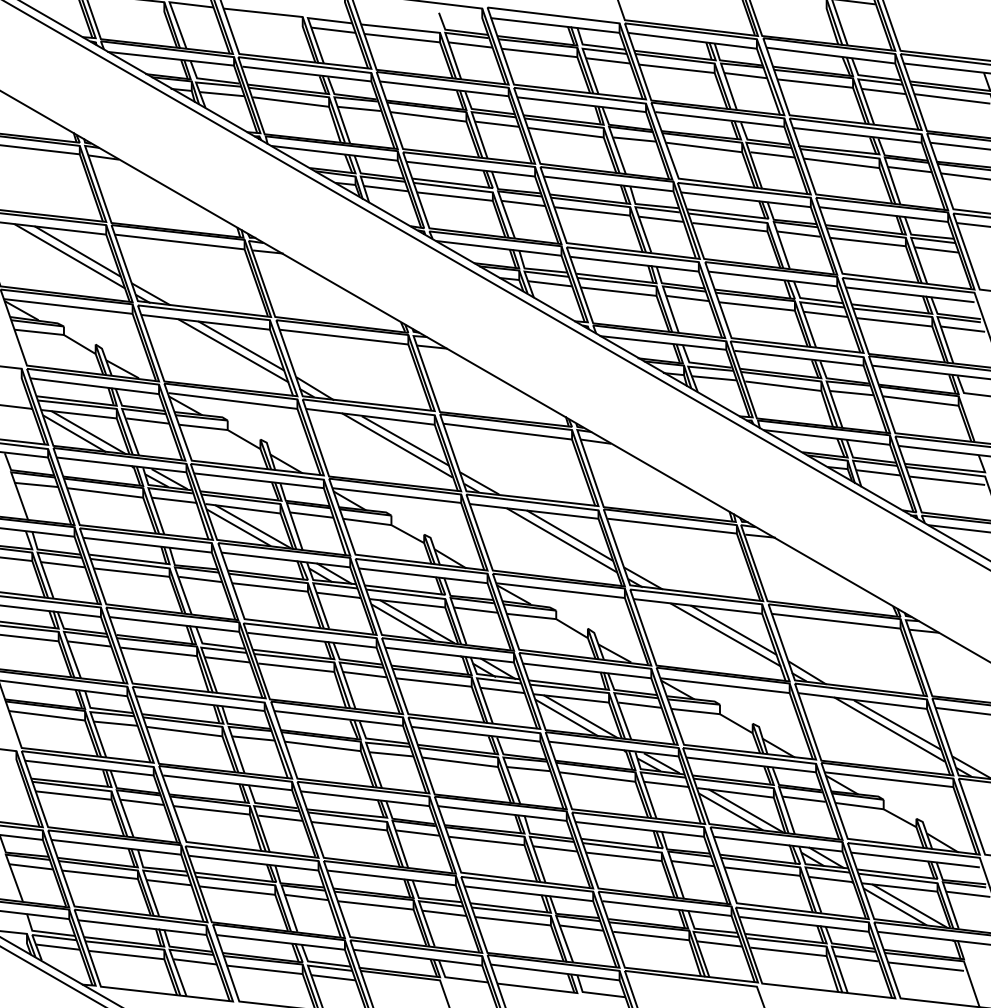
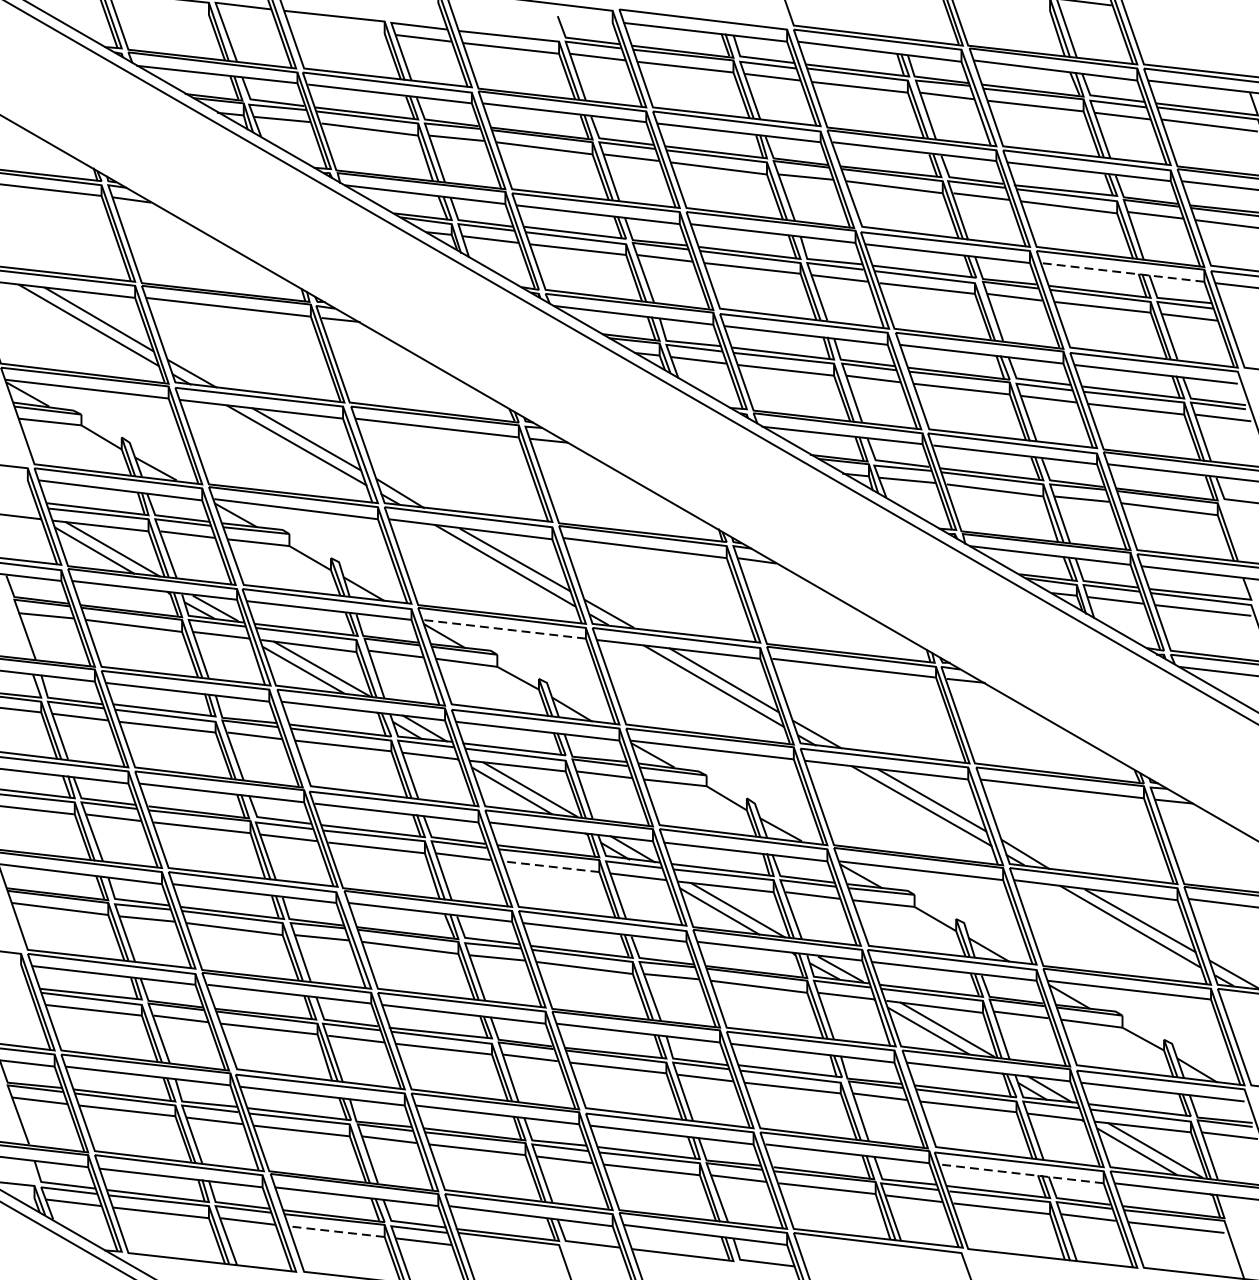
line: (883, 214) -> (1122, 272), solid -> dashed
line: (396, 495) -> (503, 629), solid -> dashed
line: (433, 682) -> (550, 866), solid -> dashed
line: (804, 924) -> (1021, 1174), solid -> dashed
line: (264, 969) -> (336, 1231), solid -> dashed

